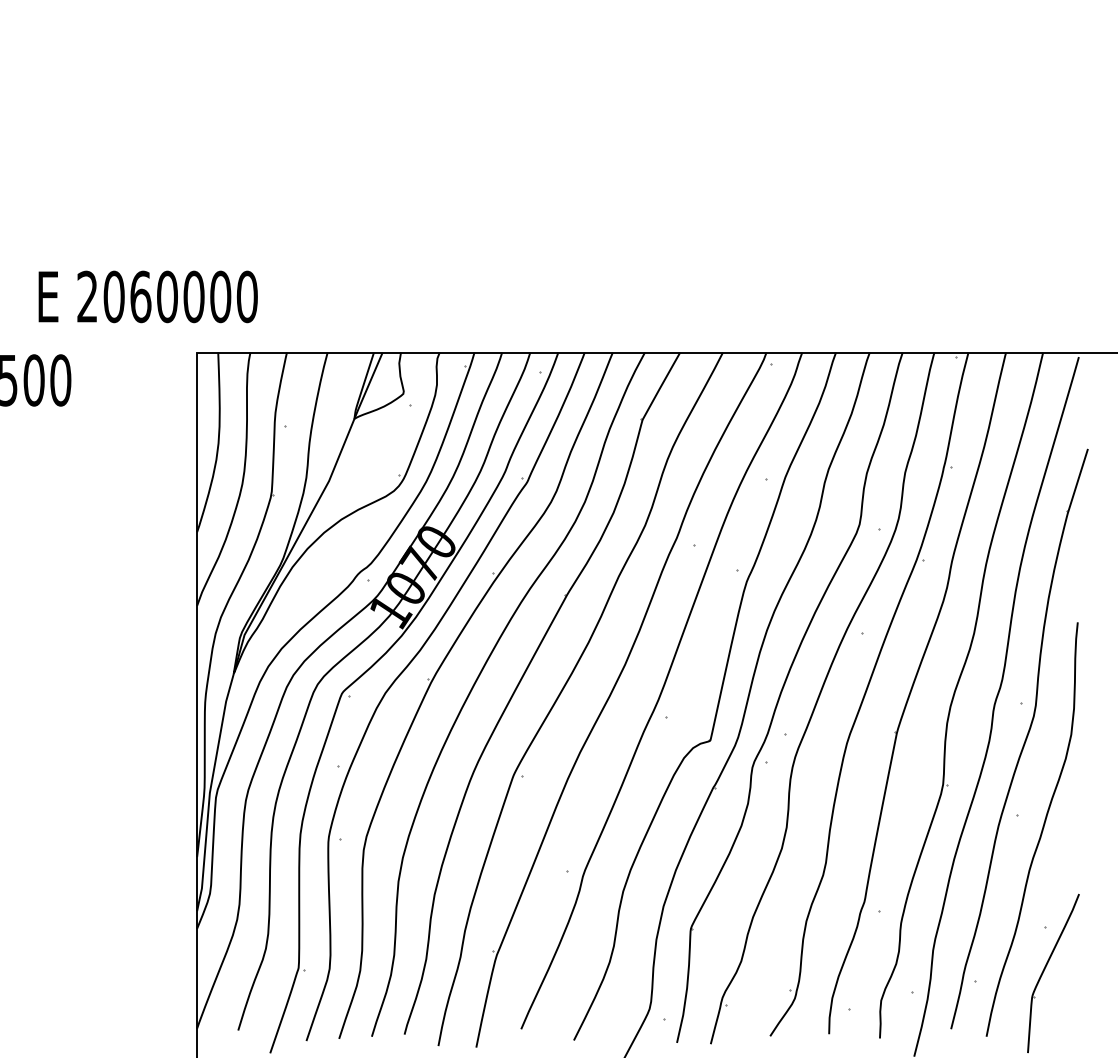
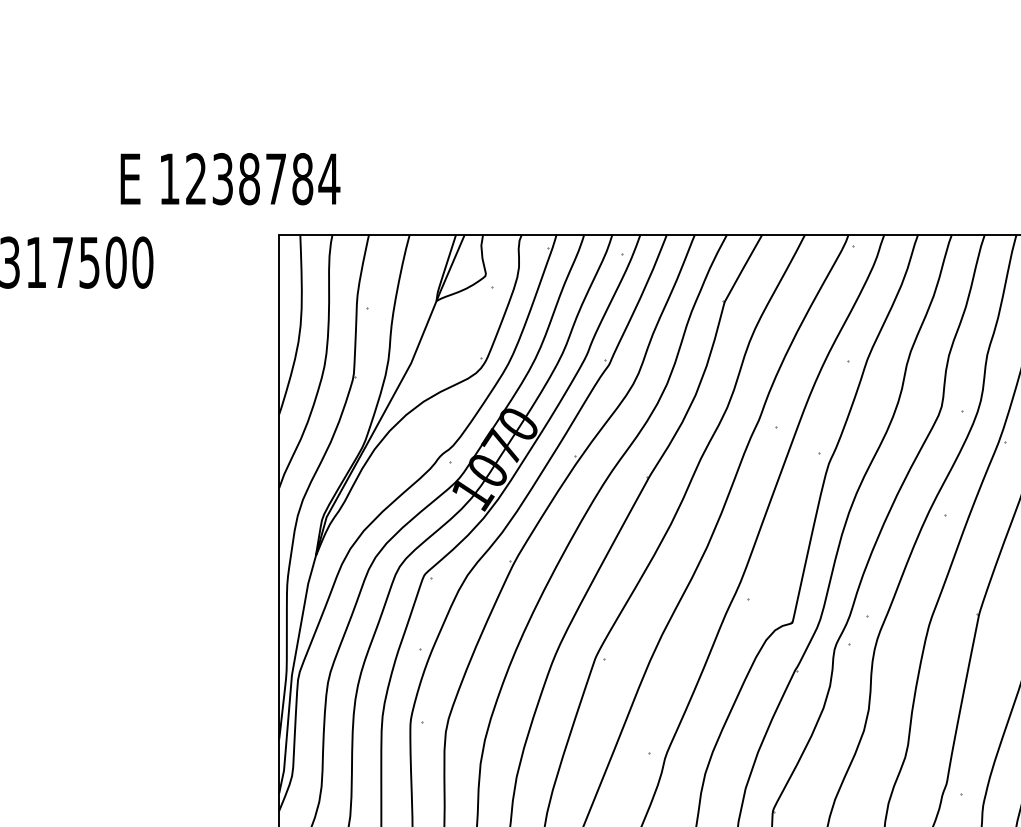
text: (167, 296) -> (249, 178), 2060000 -> 1238784

